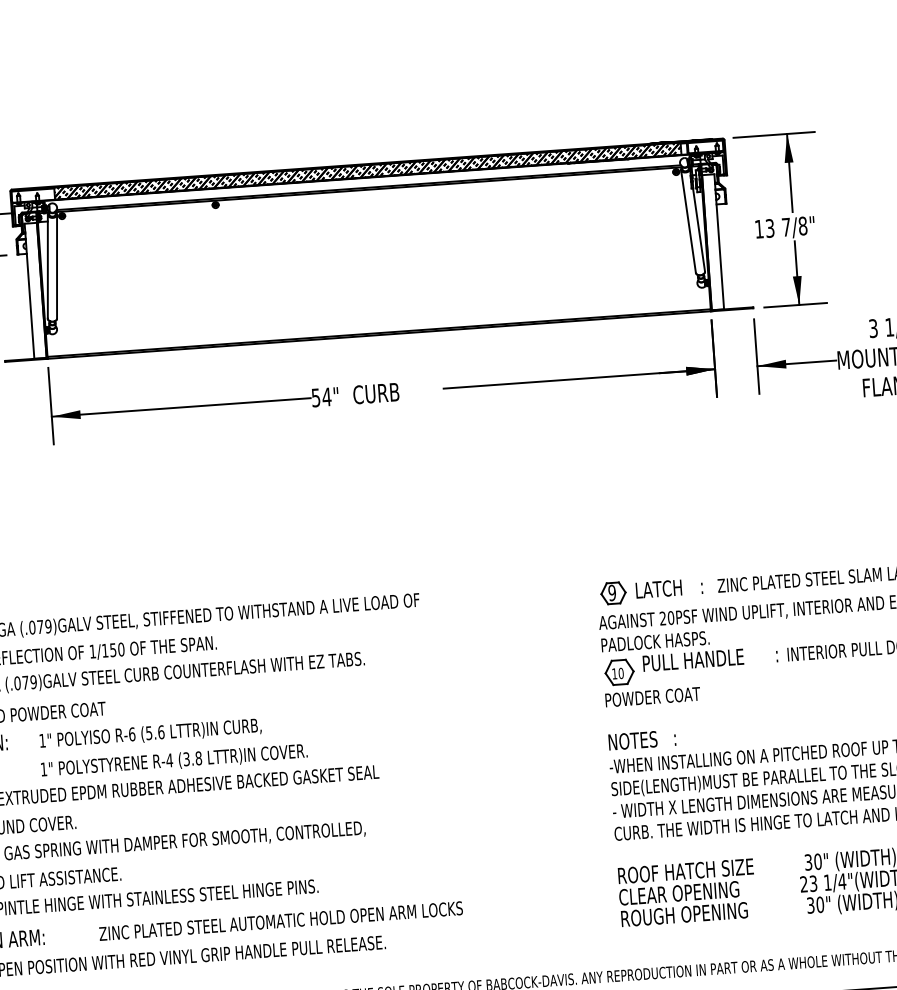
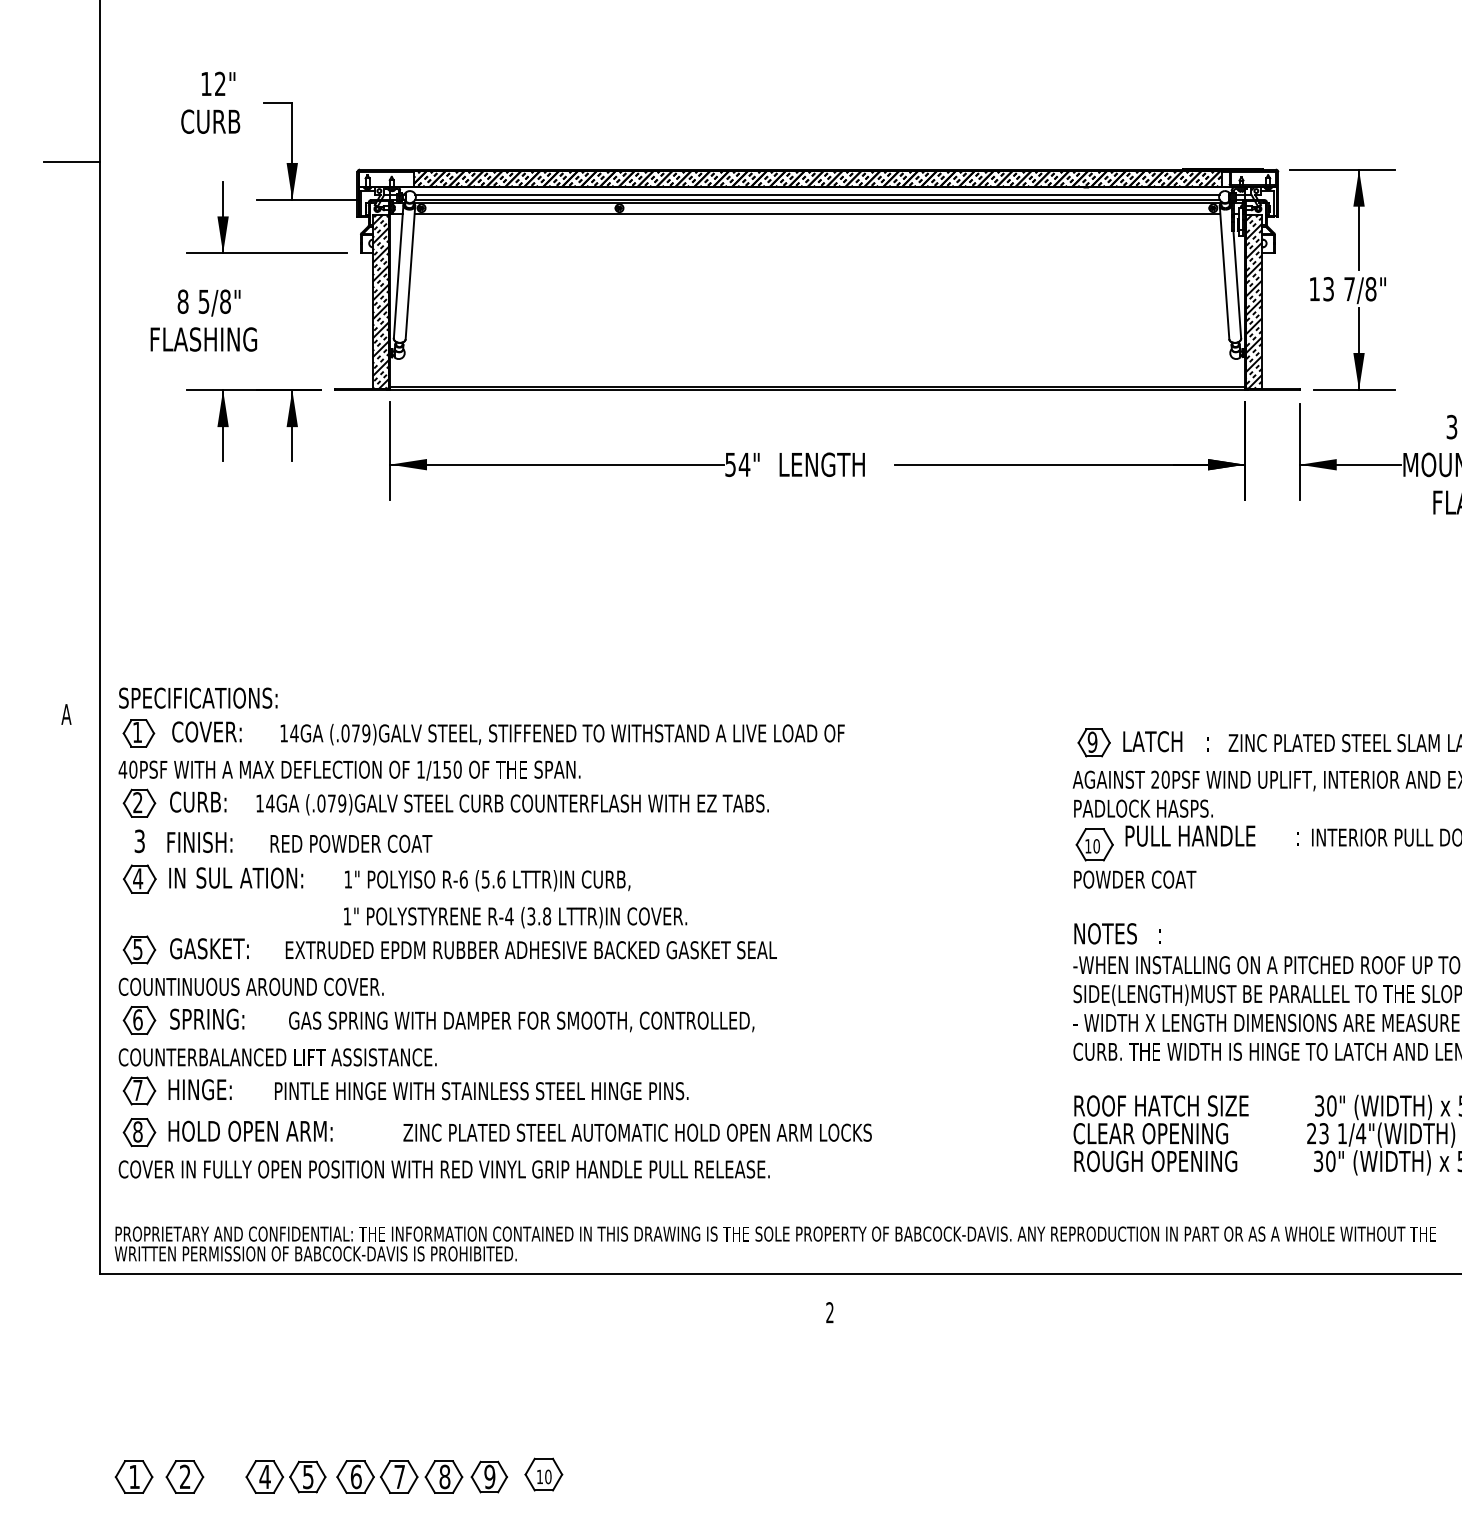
line: (368, 183) -> (817, 194), added
line: (369, 198) -> (817, 213), added
hatch: (713, 242) -> (1254, 301), added
hatch: (35, 290) -> (380, 301), added
text: (386, 392) -> (821, 464), CURB -> LENGTH

